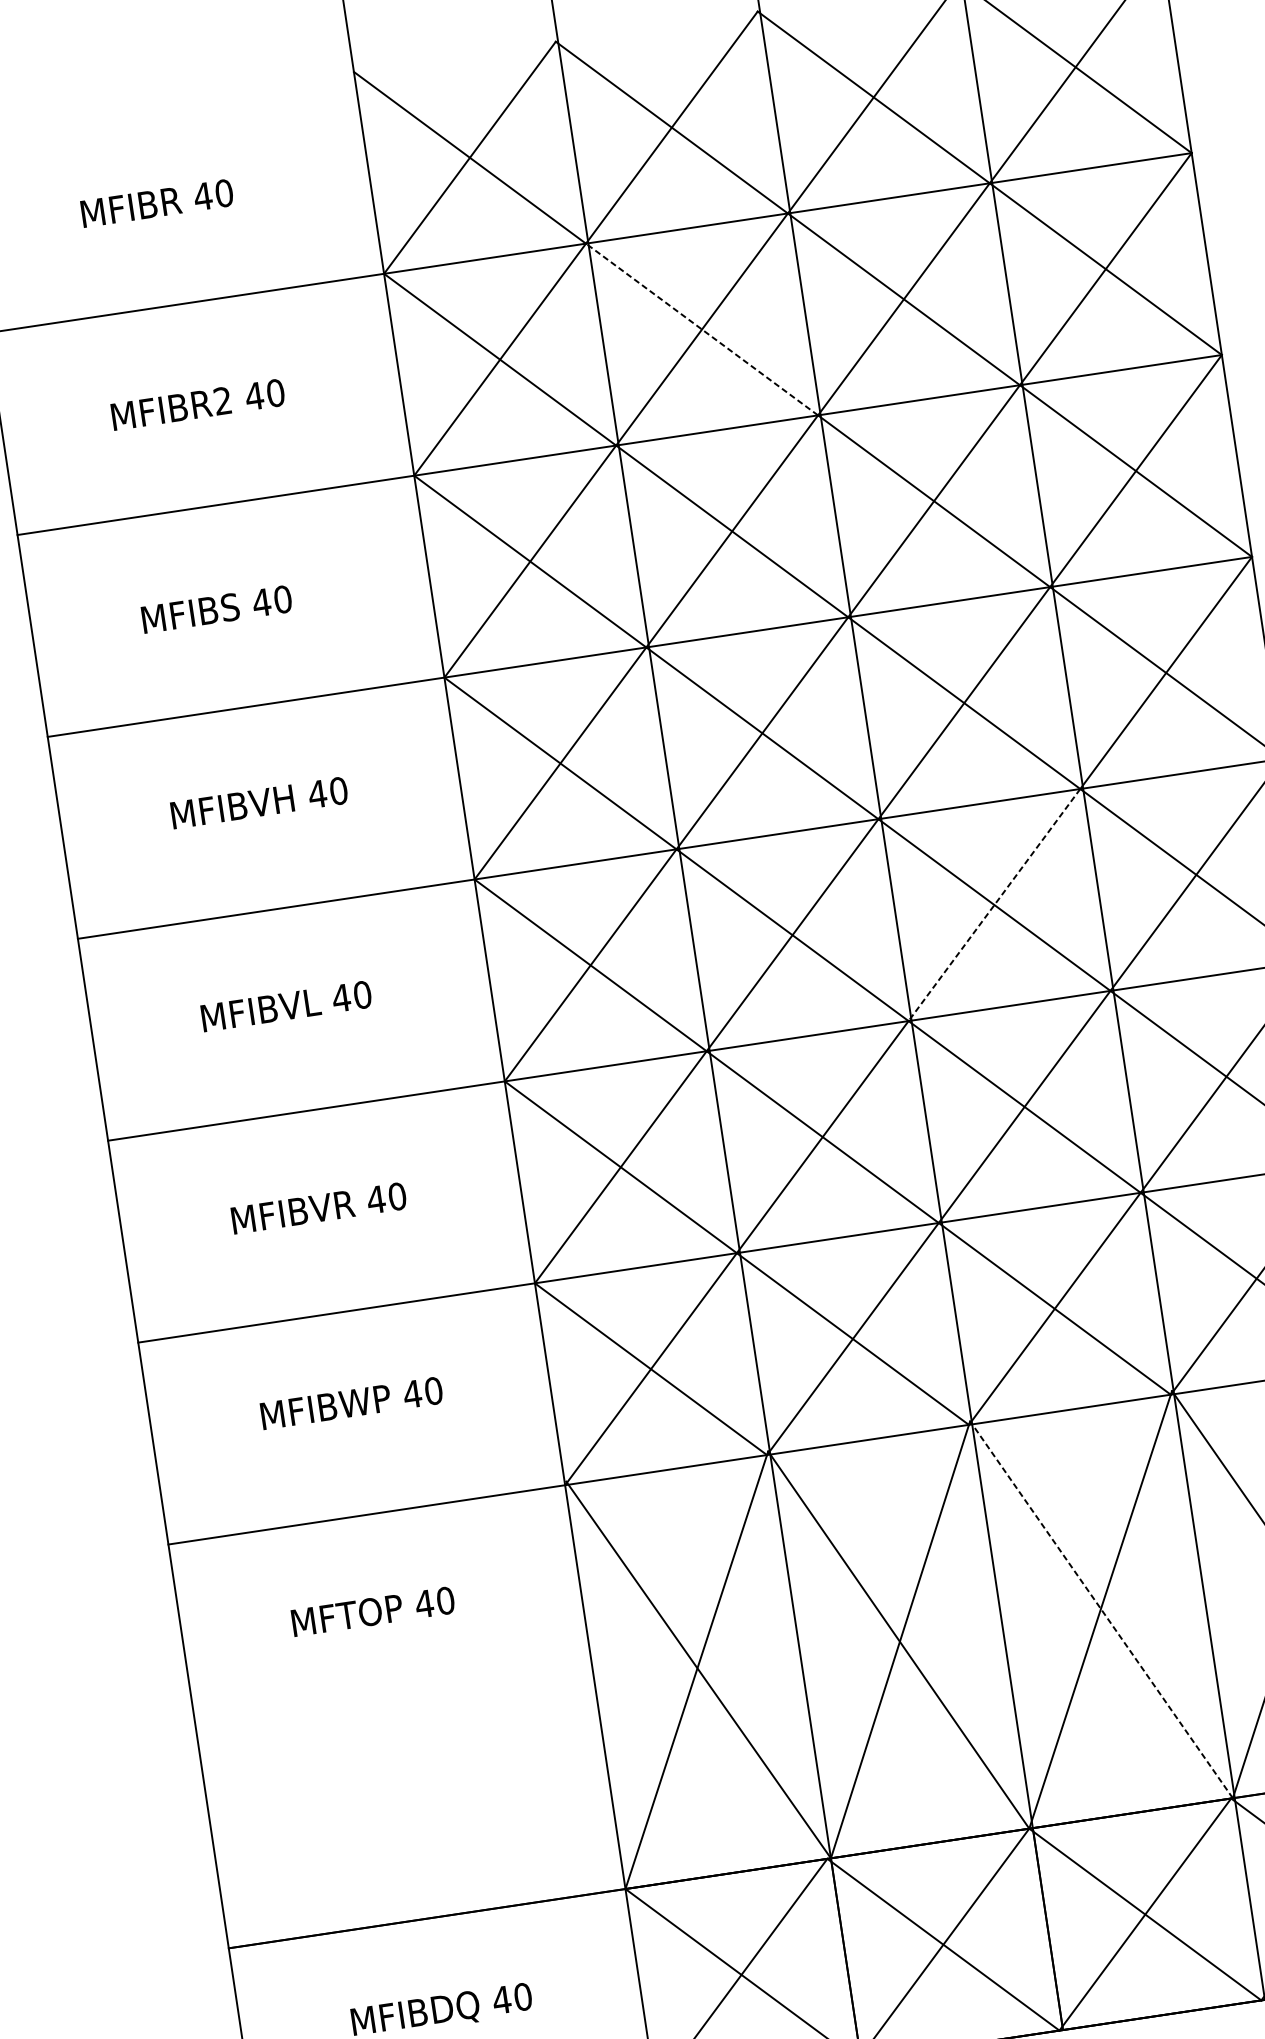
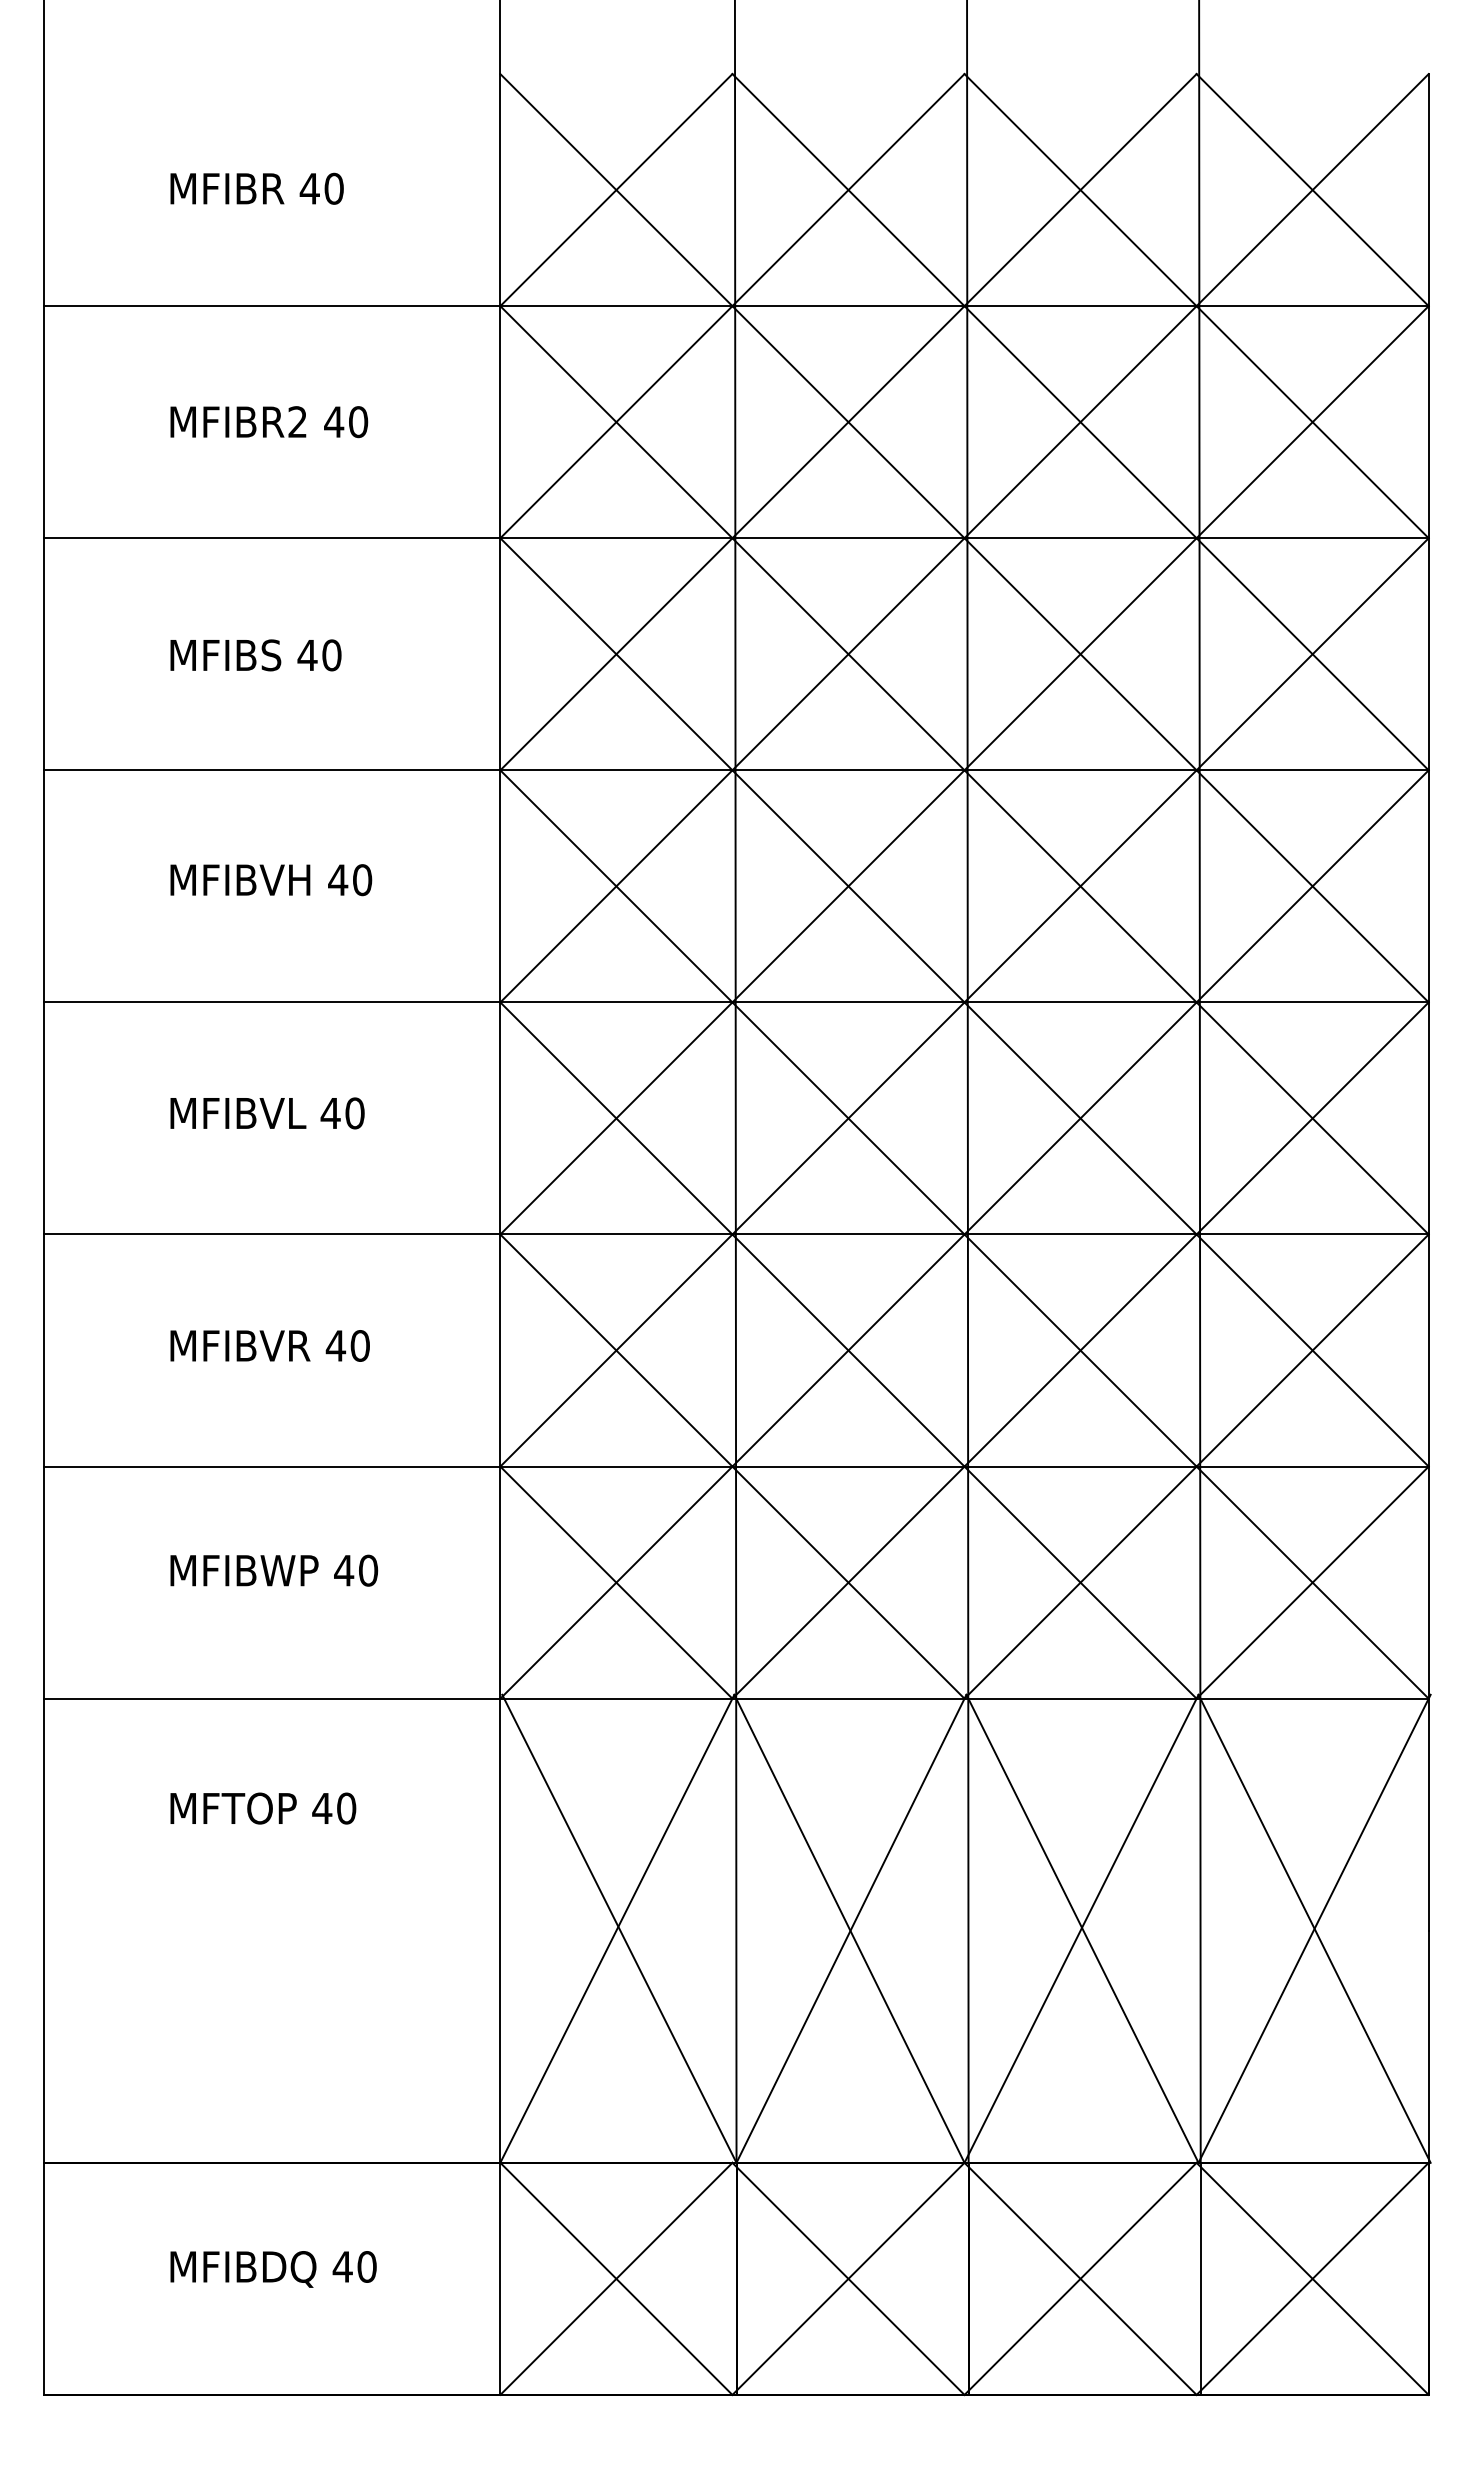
line: (701, 328) -> (848, 421), dashed -> solid
line: (994, 905) -> (1080, 1118), dashed -> solid
line: (1101, 1609) -> (1082, 1928), dashed -> solid

